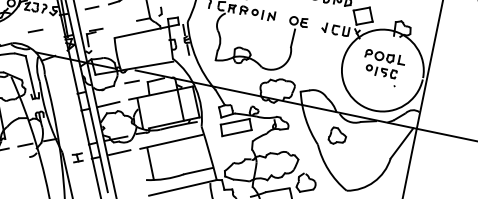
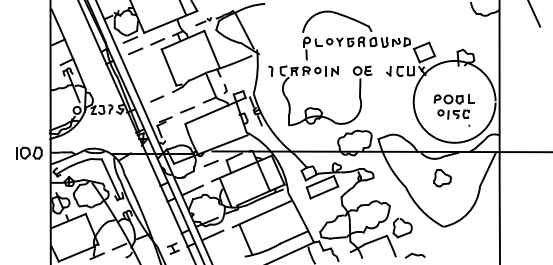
line: (35, 30) -> (187, 109), moved
part: (382, 68) -> (453, 110), moved
part: (337, 136) -> (442, 178), moved

